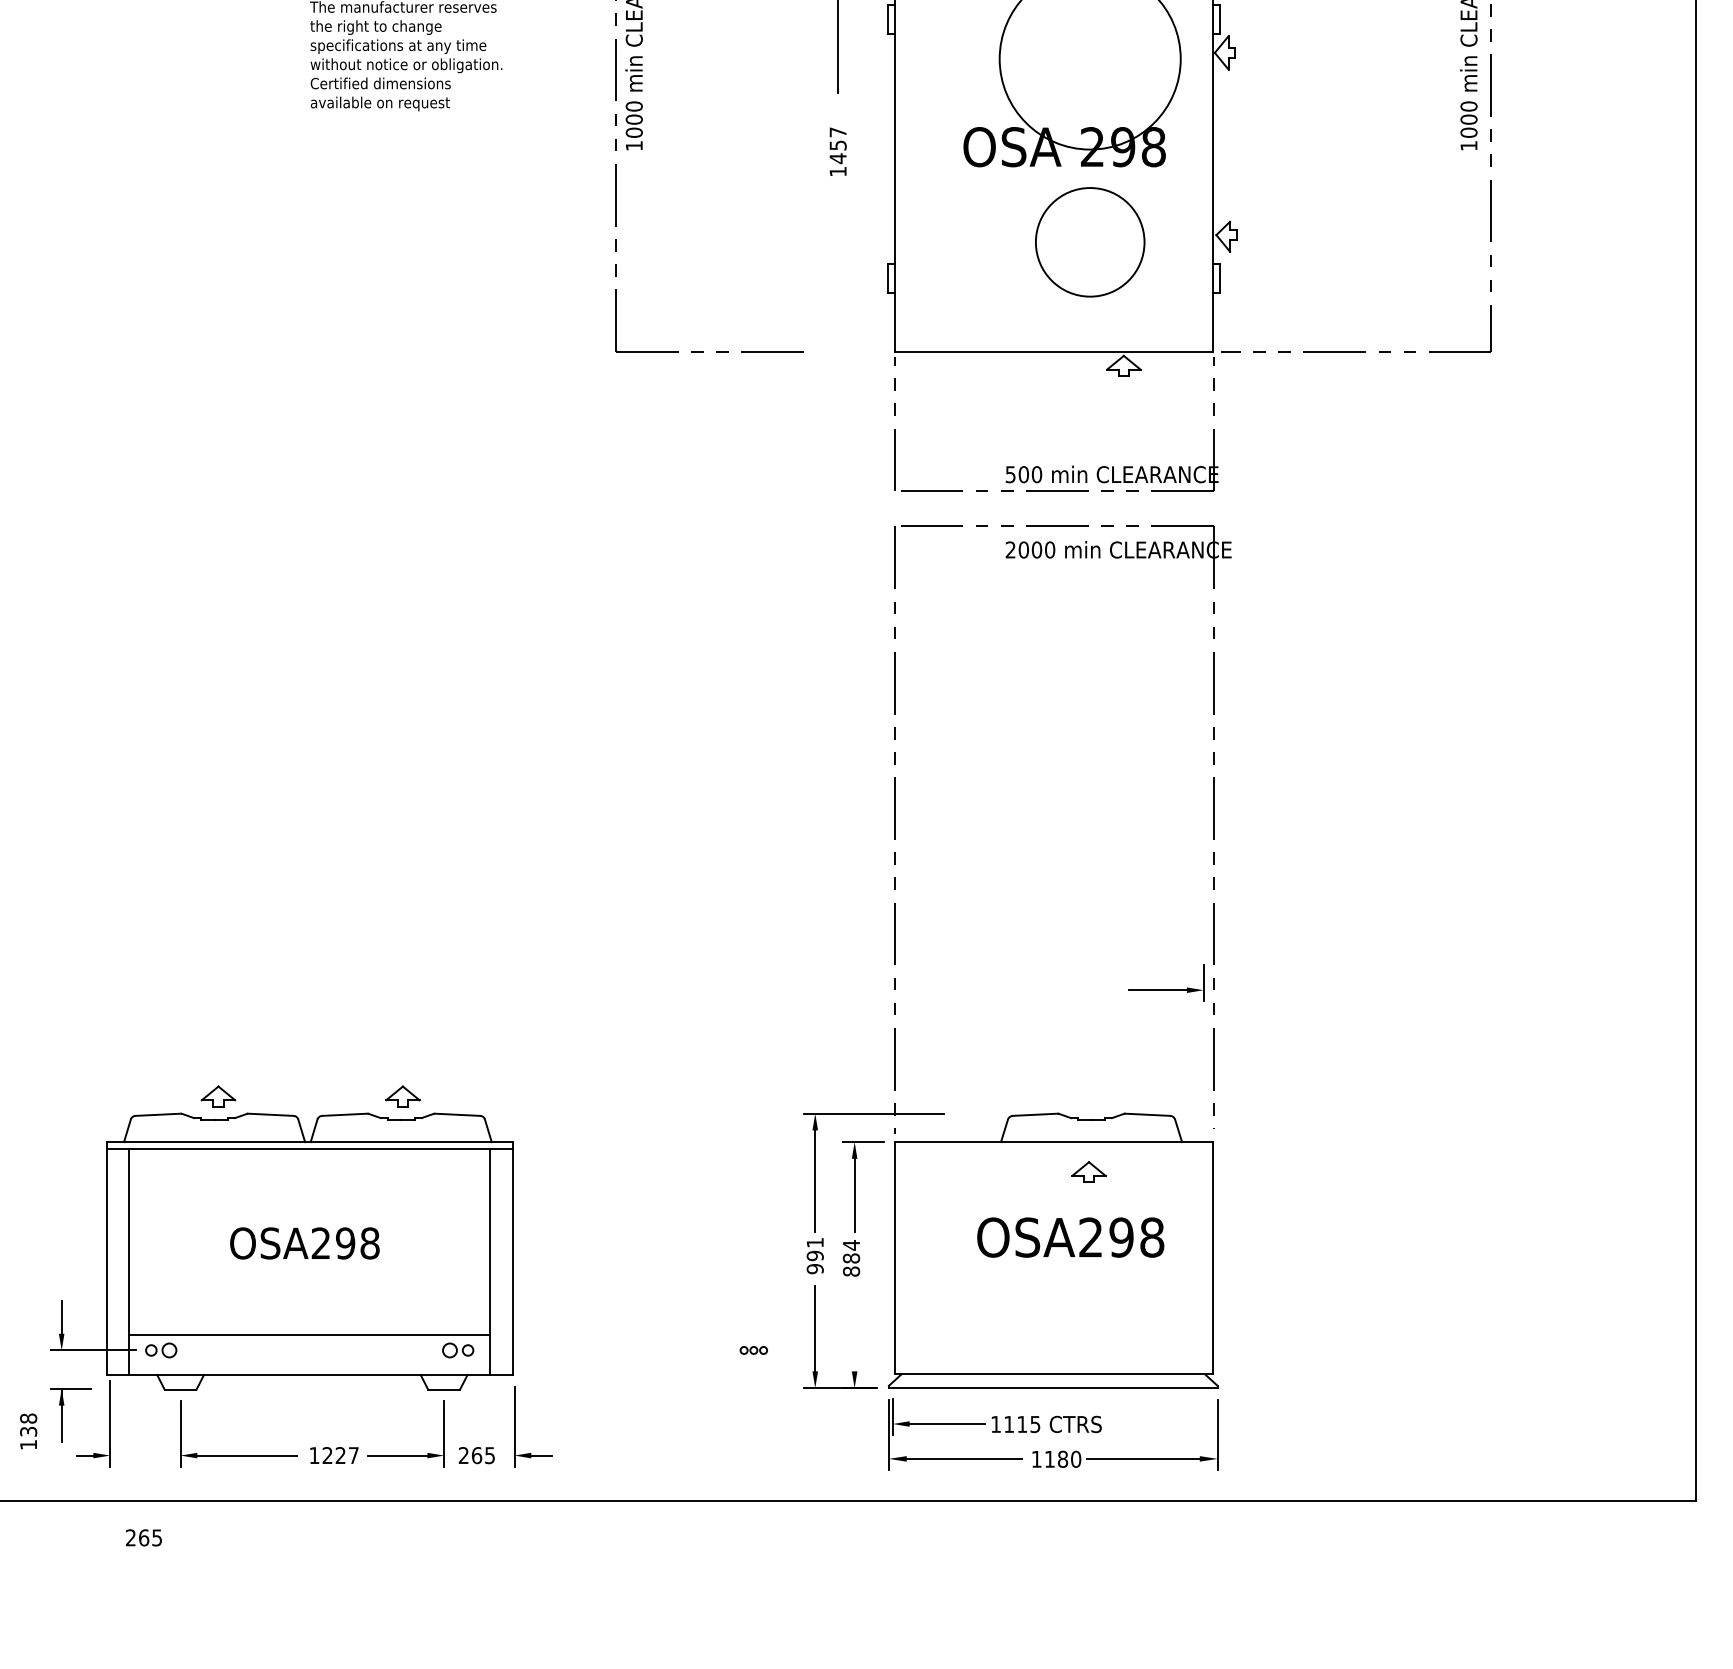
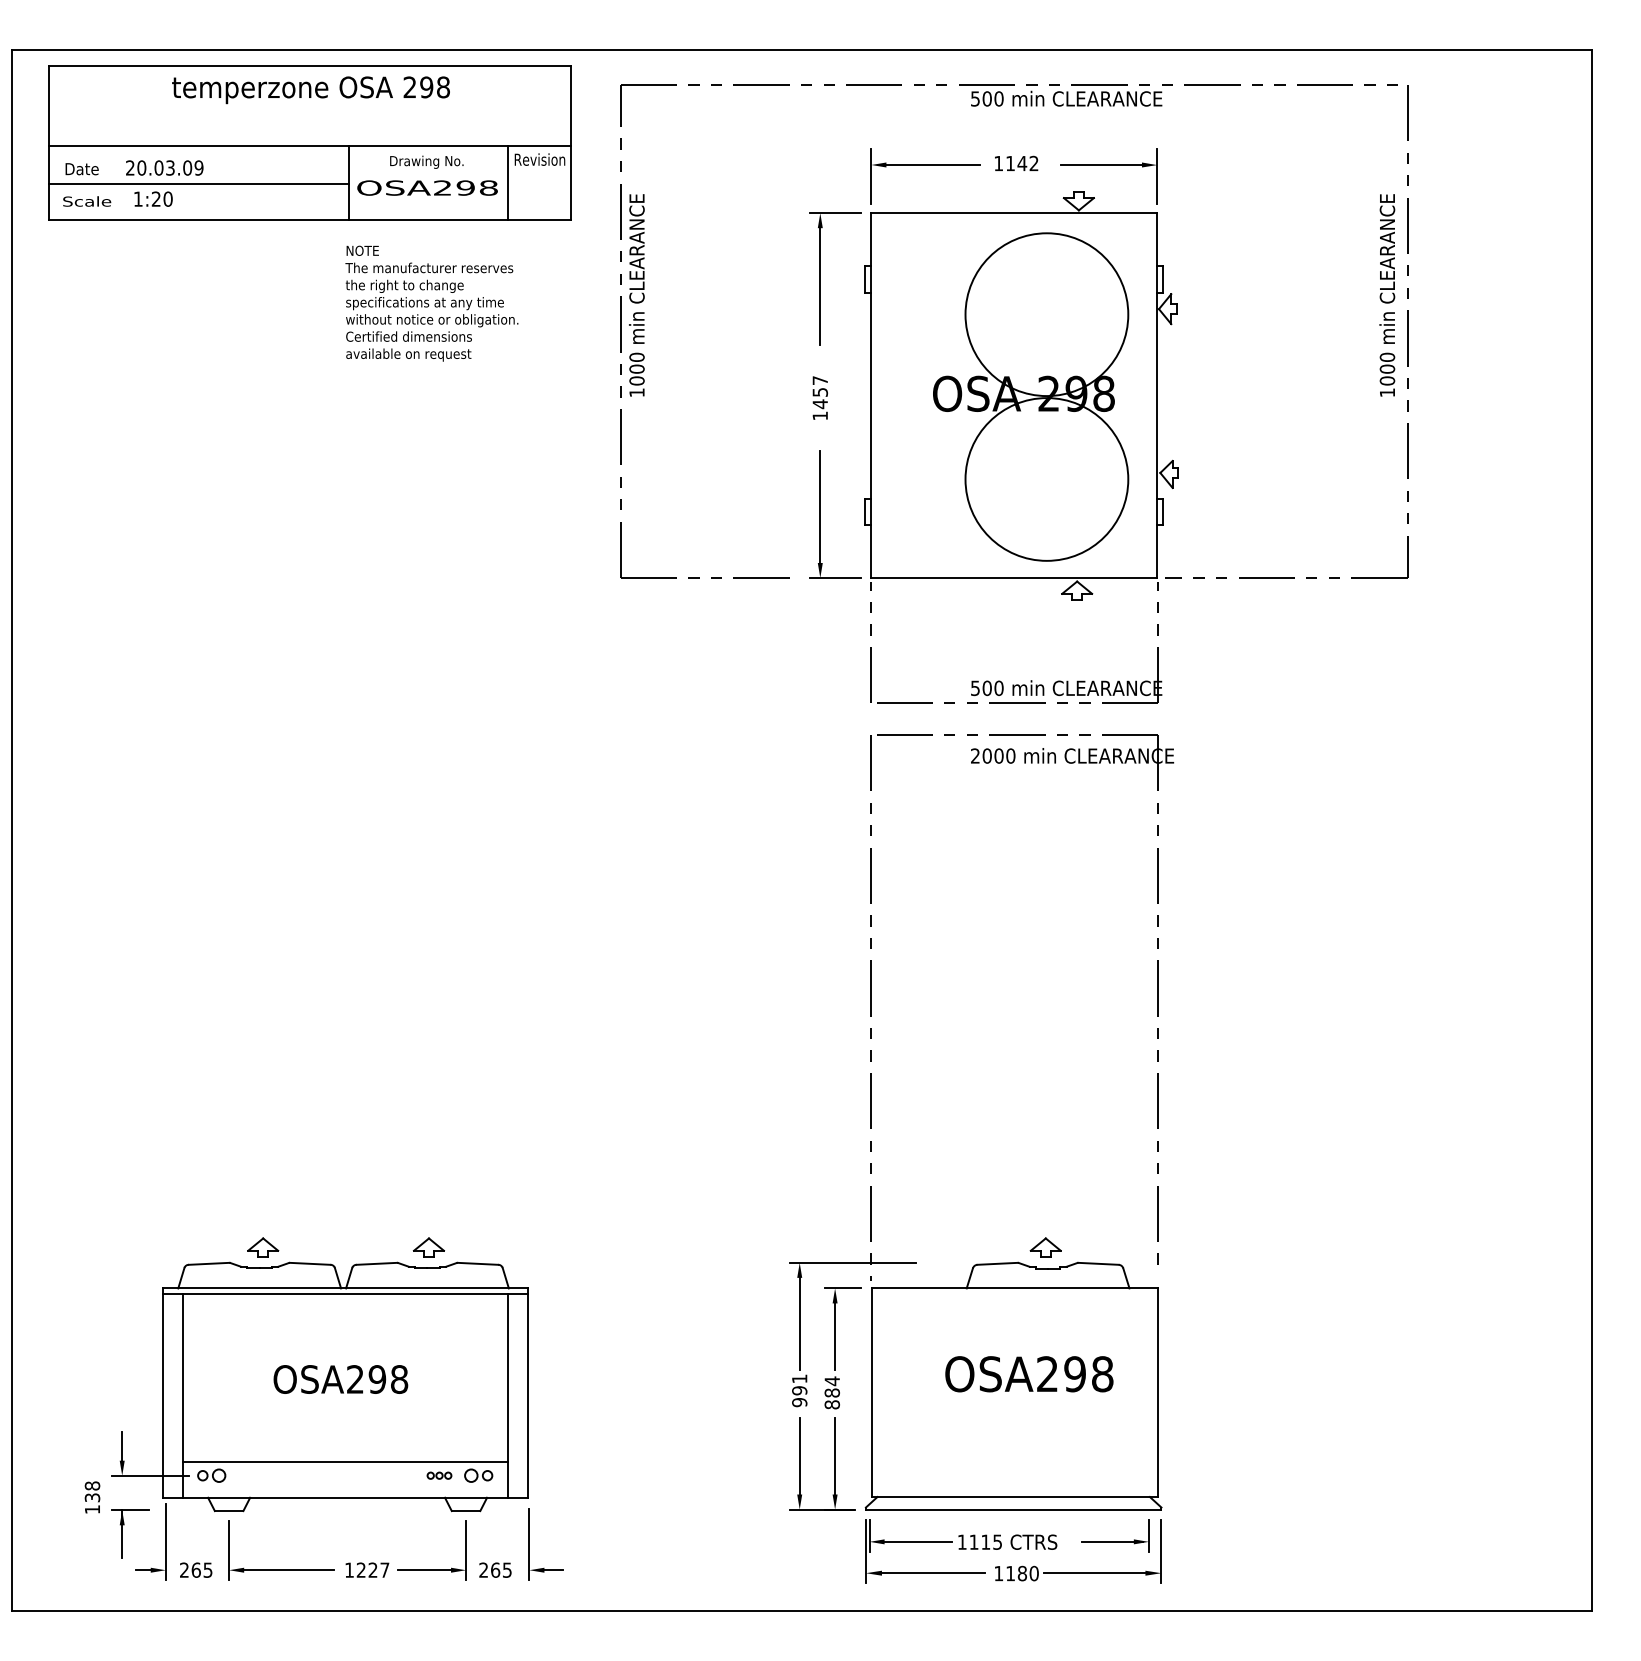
circle: (1089, 242) -> (1046, 479), size x1.67
part: (838, 281) -> (820, 514), added
part: (1166, 983) -> (1115, 1535), moved
part: (1088, 1172) -> (1045, 1247), moved
line: (855, 1330) -> (835, 1457), added
part: (753, 1350) -> (439, 1475), moved
text: (28, 1431) -> (92, 1497), moved
text: (144, 1537) -> (196, 1569), moved

